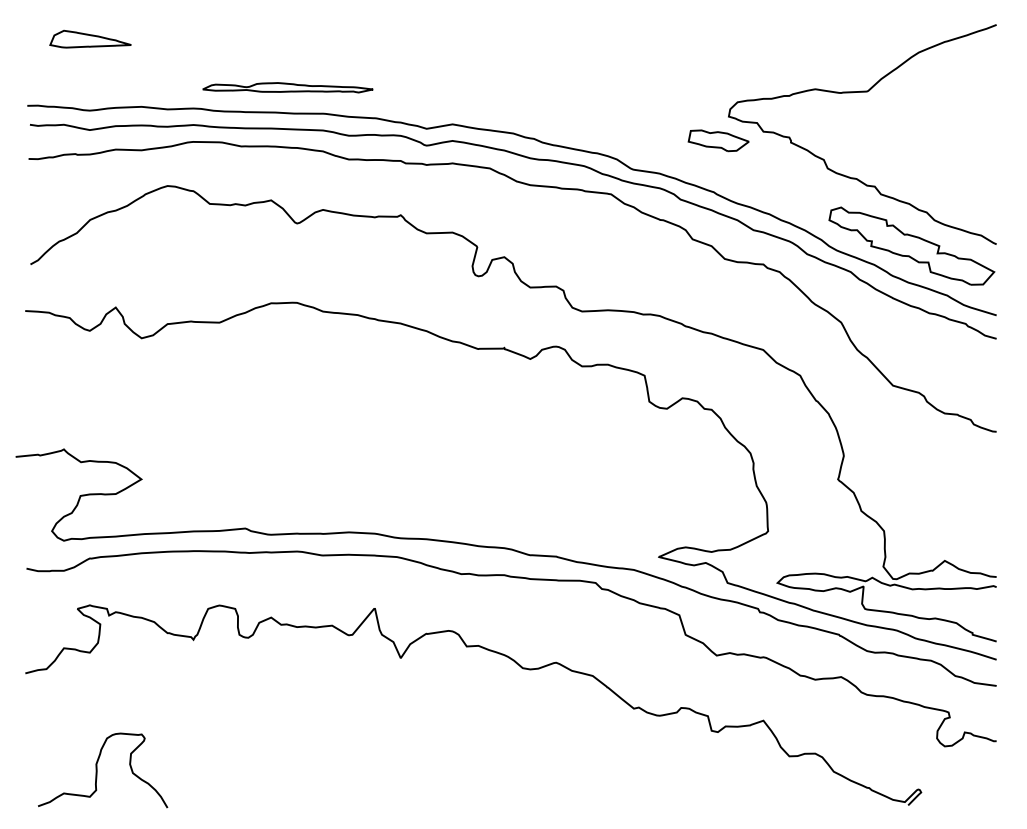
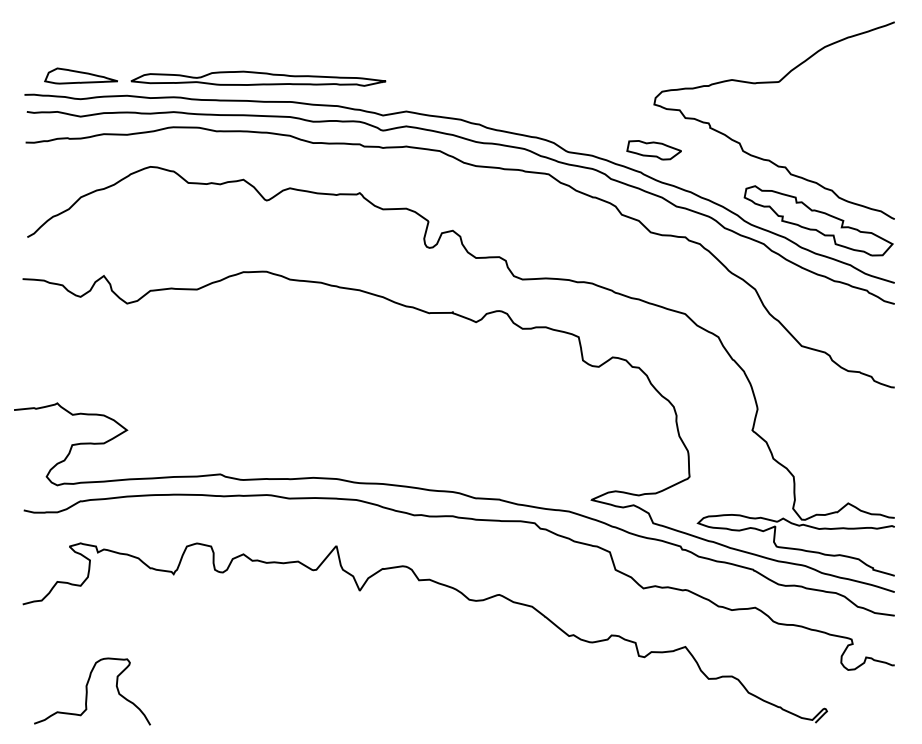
part: (89, 38) -> (80, 75), moved
part: (287, 87) -> (258, 78), size x1.67
part: (717, 141) -> (653, 150), moved

